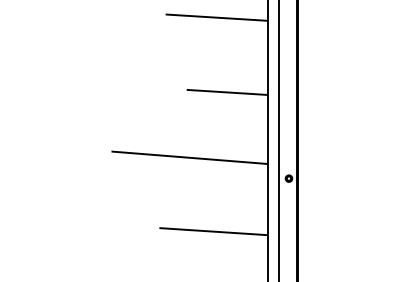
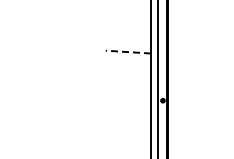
line: (215, 16) -> (121, 9), removed
line: (227, 93) -> (128, 52), solid -> dashed
line: (188, 156) -> (106, 88), removed
line: (213, 231) -> (120, 130), removed

